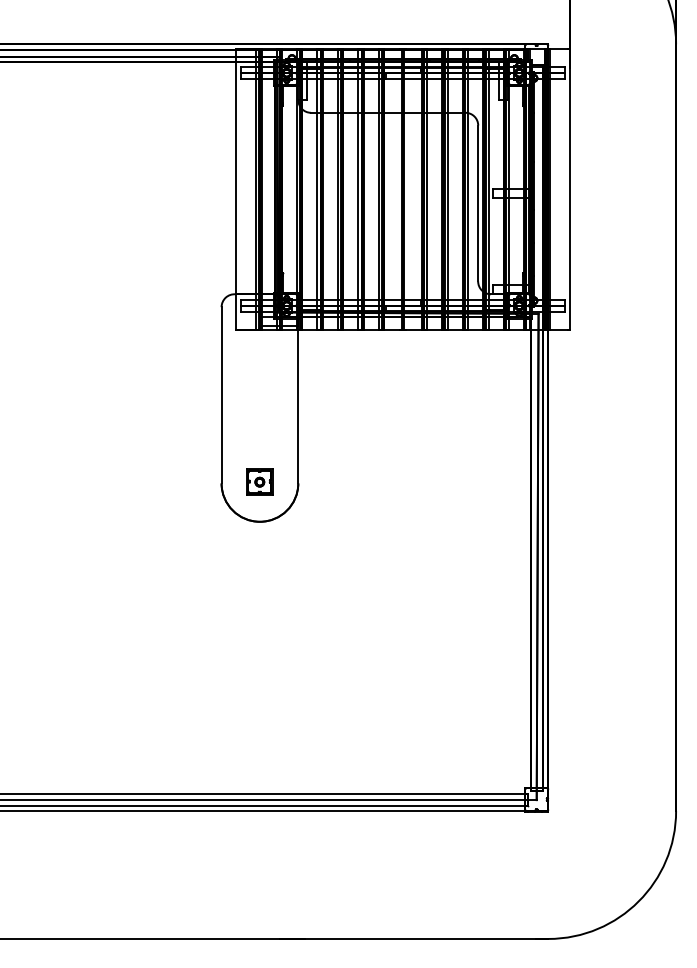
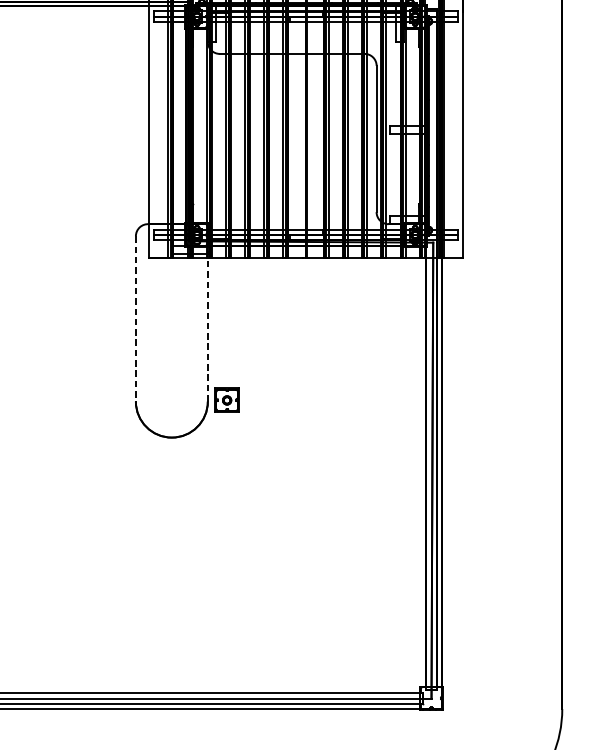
line: (221, 395) -> (135, 319), solid -> dashed
line: (298, 399) -> (208, 322), solid -> dashed
part: (259, 481) -> (226, 399), moved

